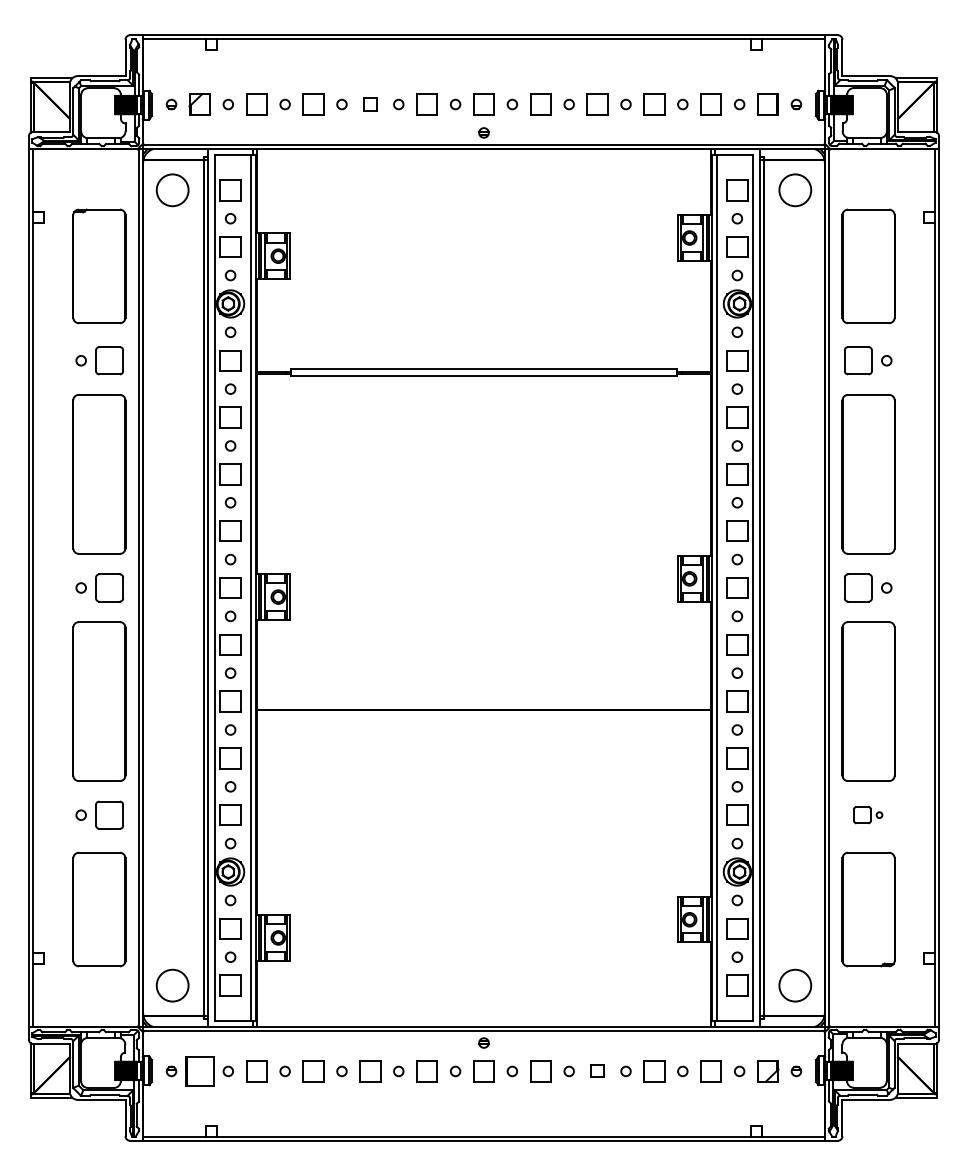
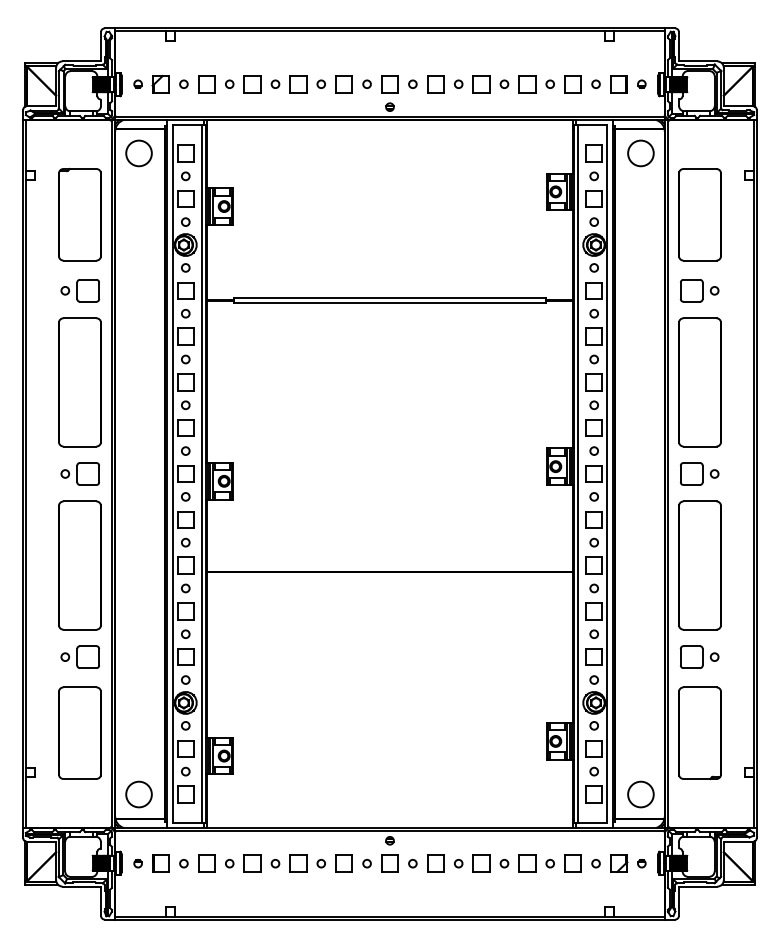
part: (370, 104) -> (298, 84), size x1.67
part: (867, 814) -> (699, 656), size x1.67
part: (199, 1071) -> (160, 863), size x0.71
part: (597, 1071) -> (481, 863), size x1.67

